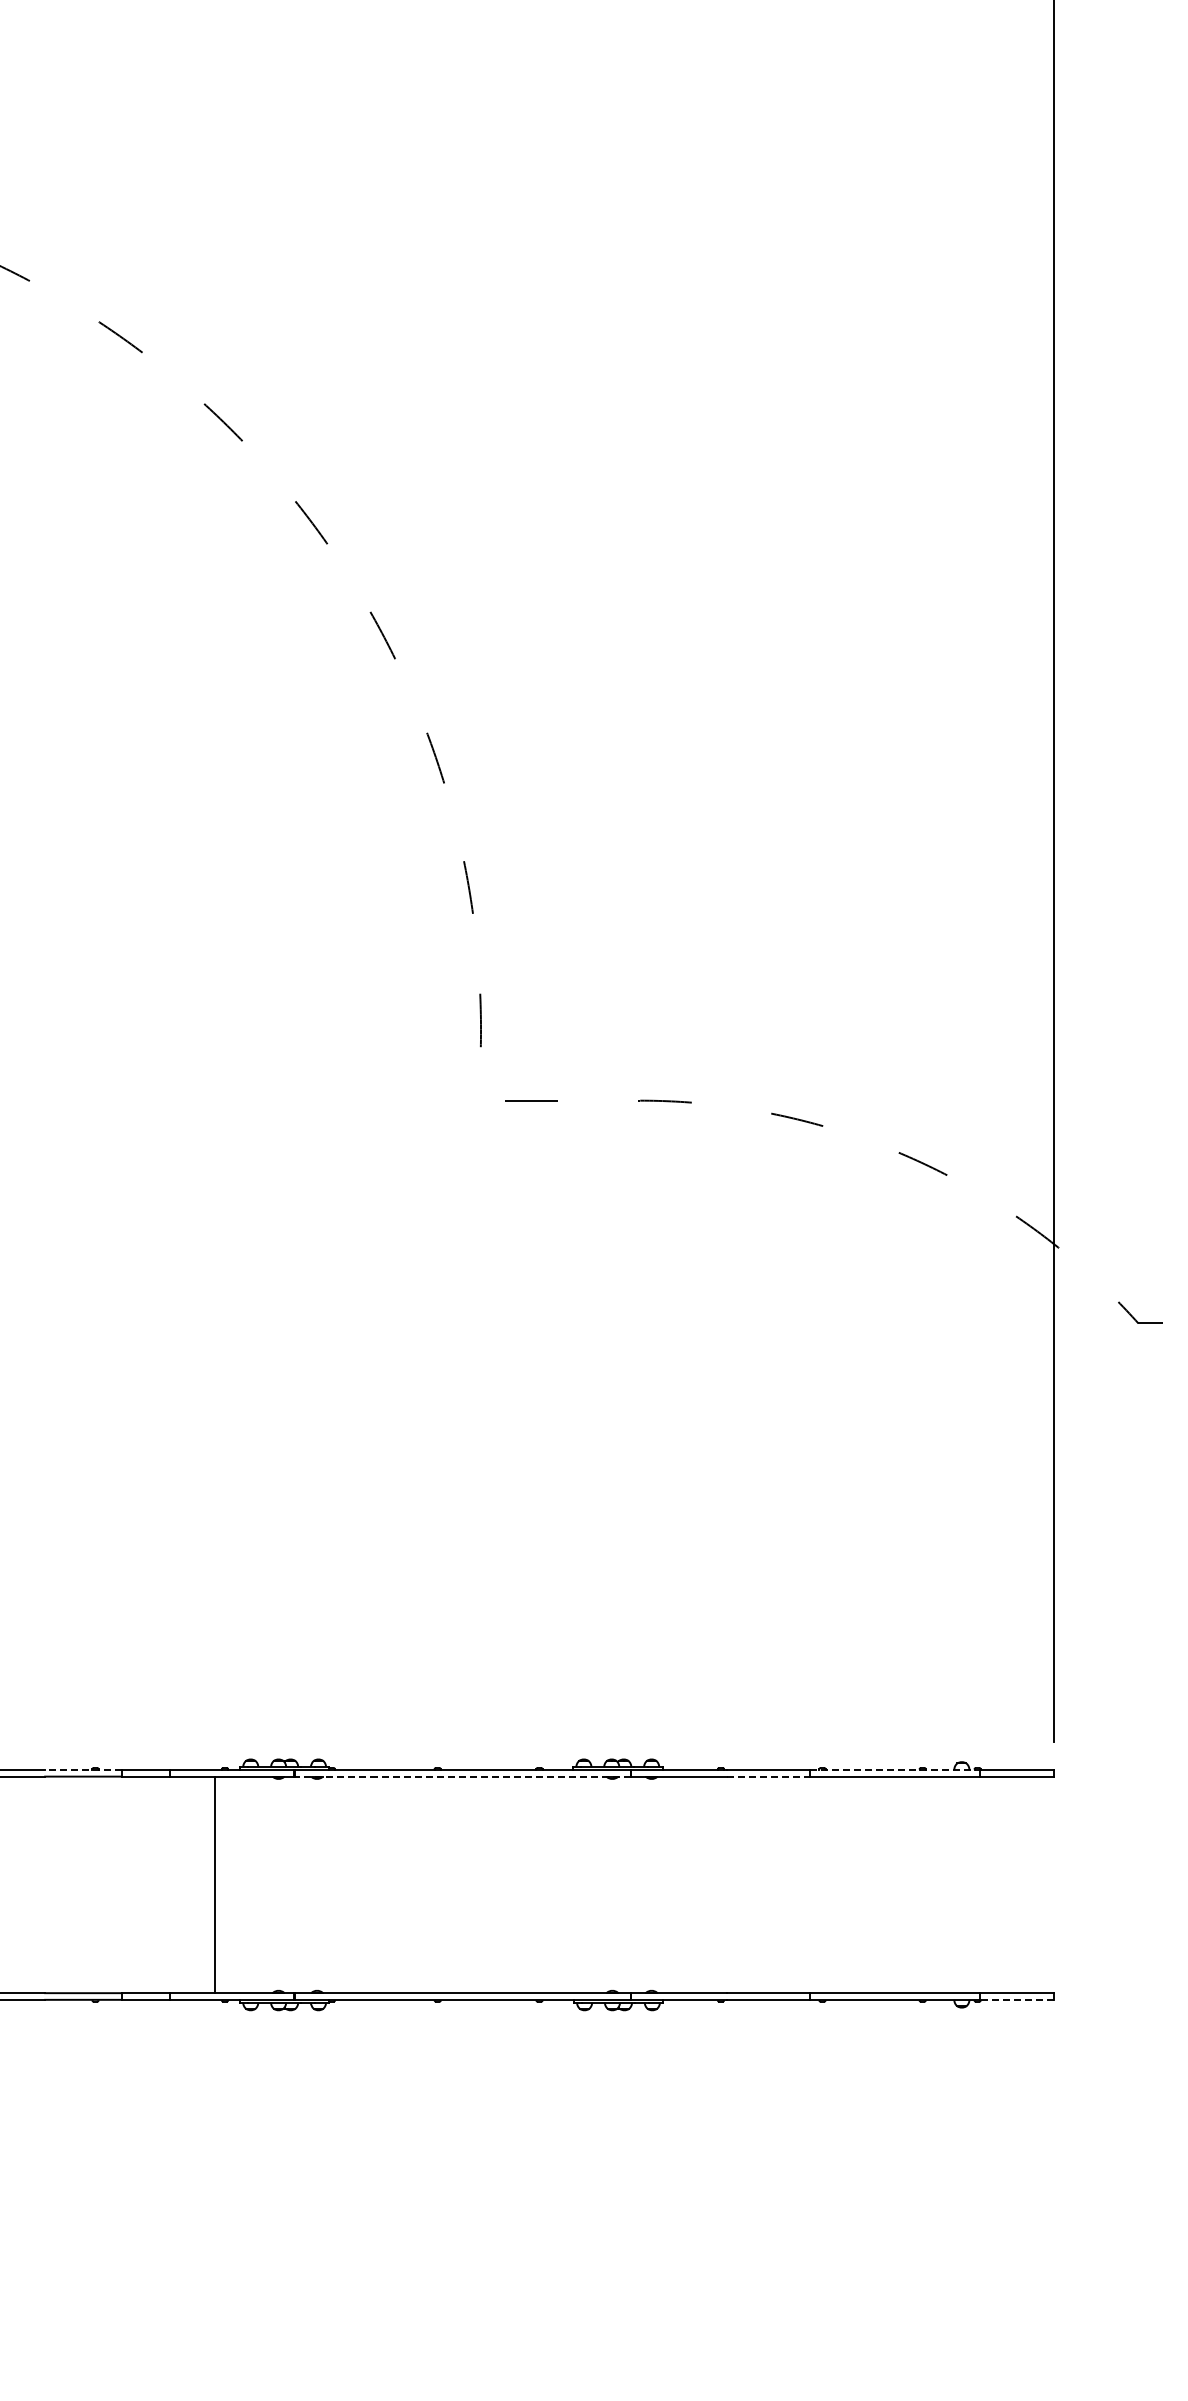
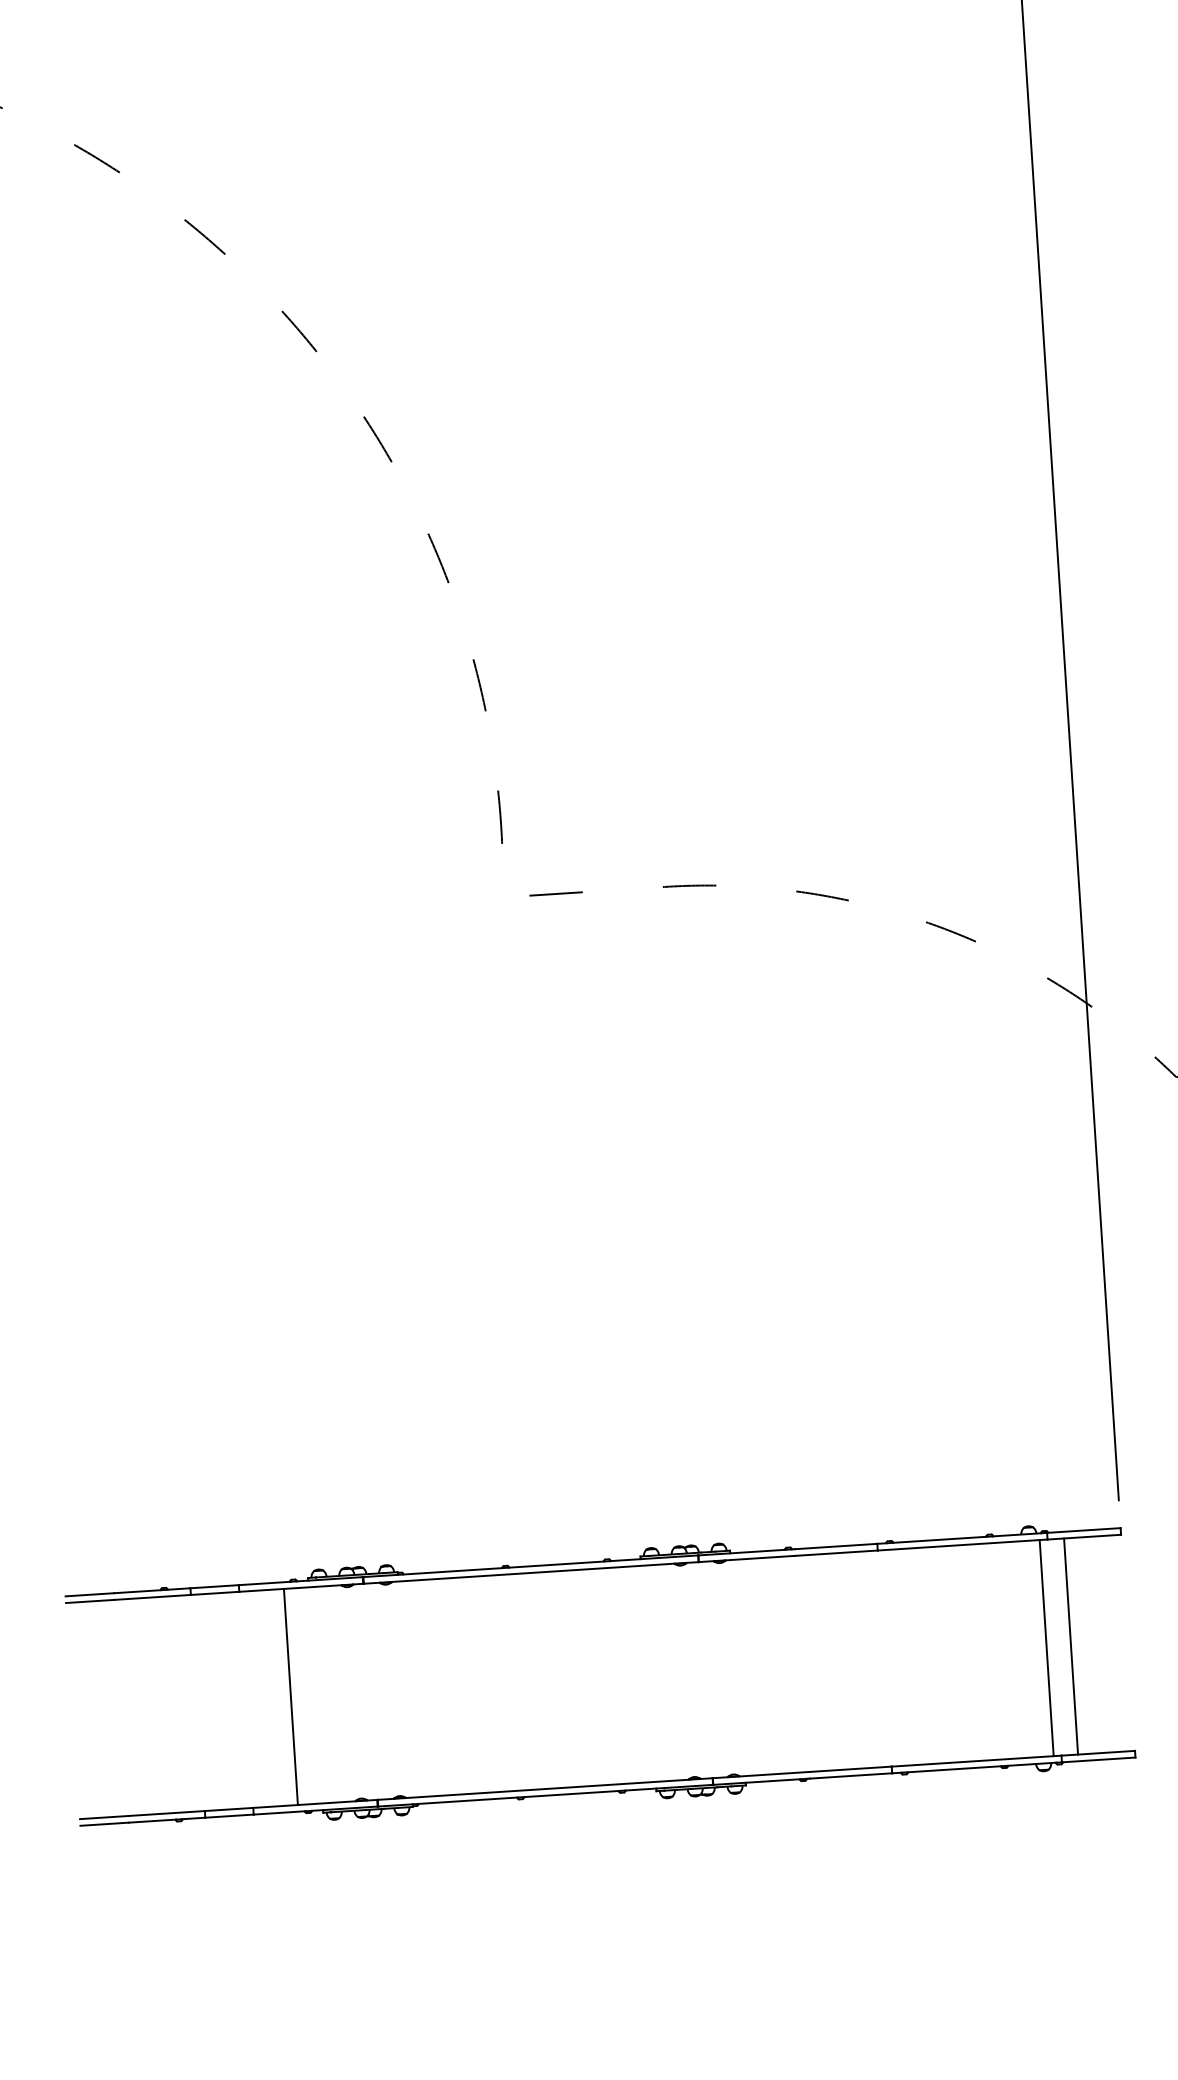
line: (82, 1769) -> (151, 1590), dashed -> solid
line: (895, 1769) -> (962, 1537), dashed -> solid
line: (461, 1776) -> (529, 1572), dashed -> solid
line: (769, 1776) -> (837, 1553), dashed -> solid
line: (972, 1884) -> (1046, 1647), added
line: (996, 1884) -> (1070, 1646), added
line: (1017, 1999) -> (1099, 1759), dashed -> solid

